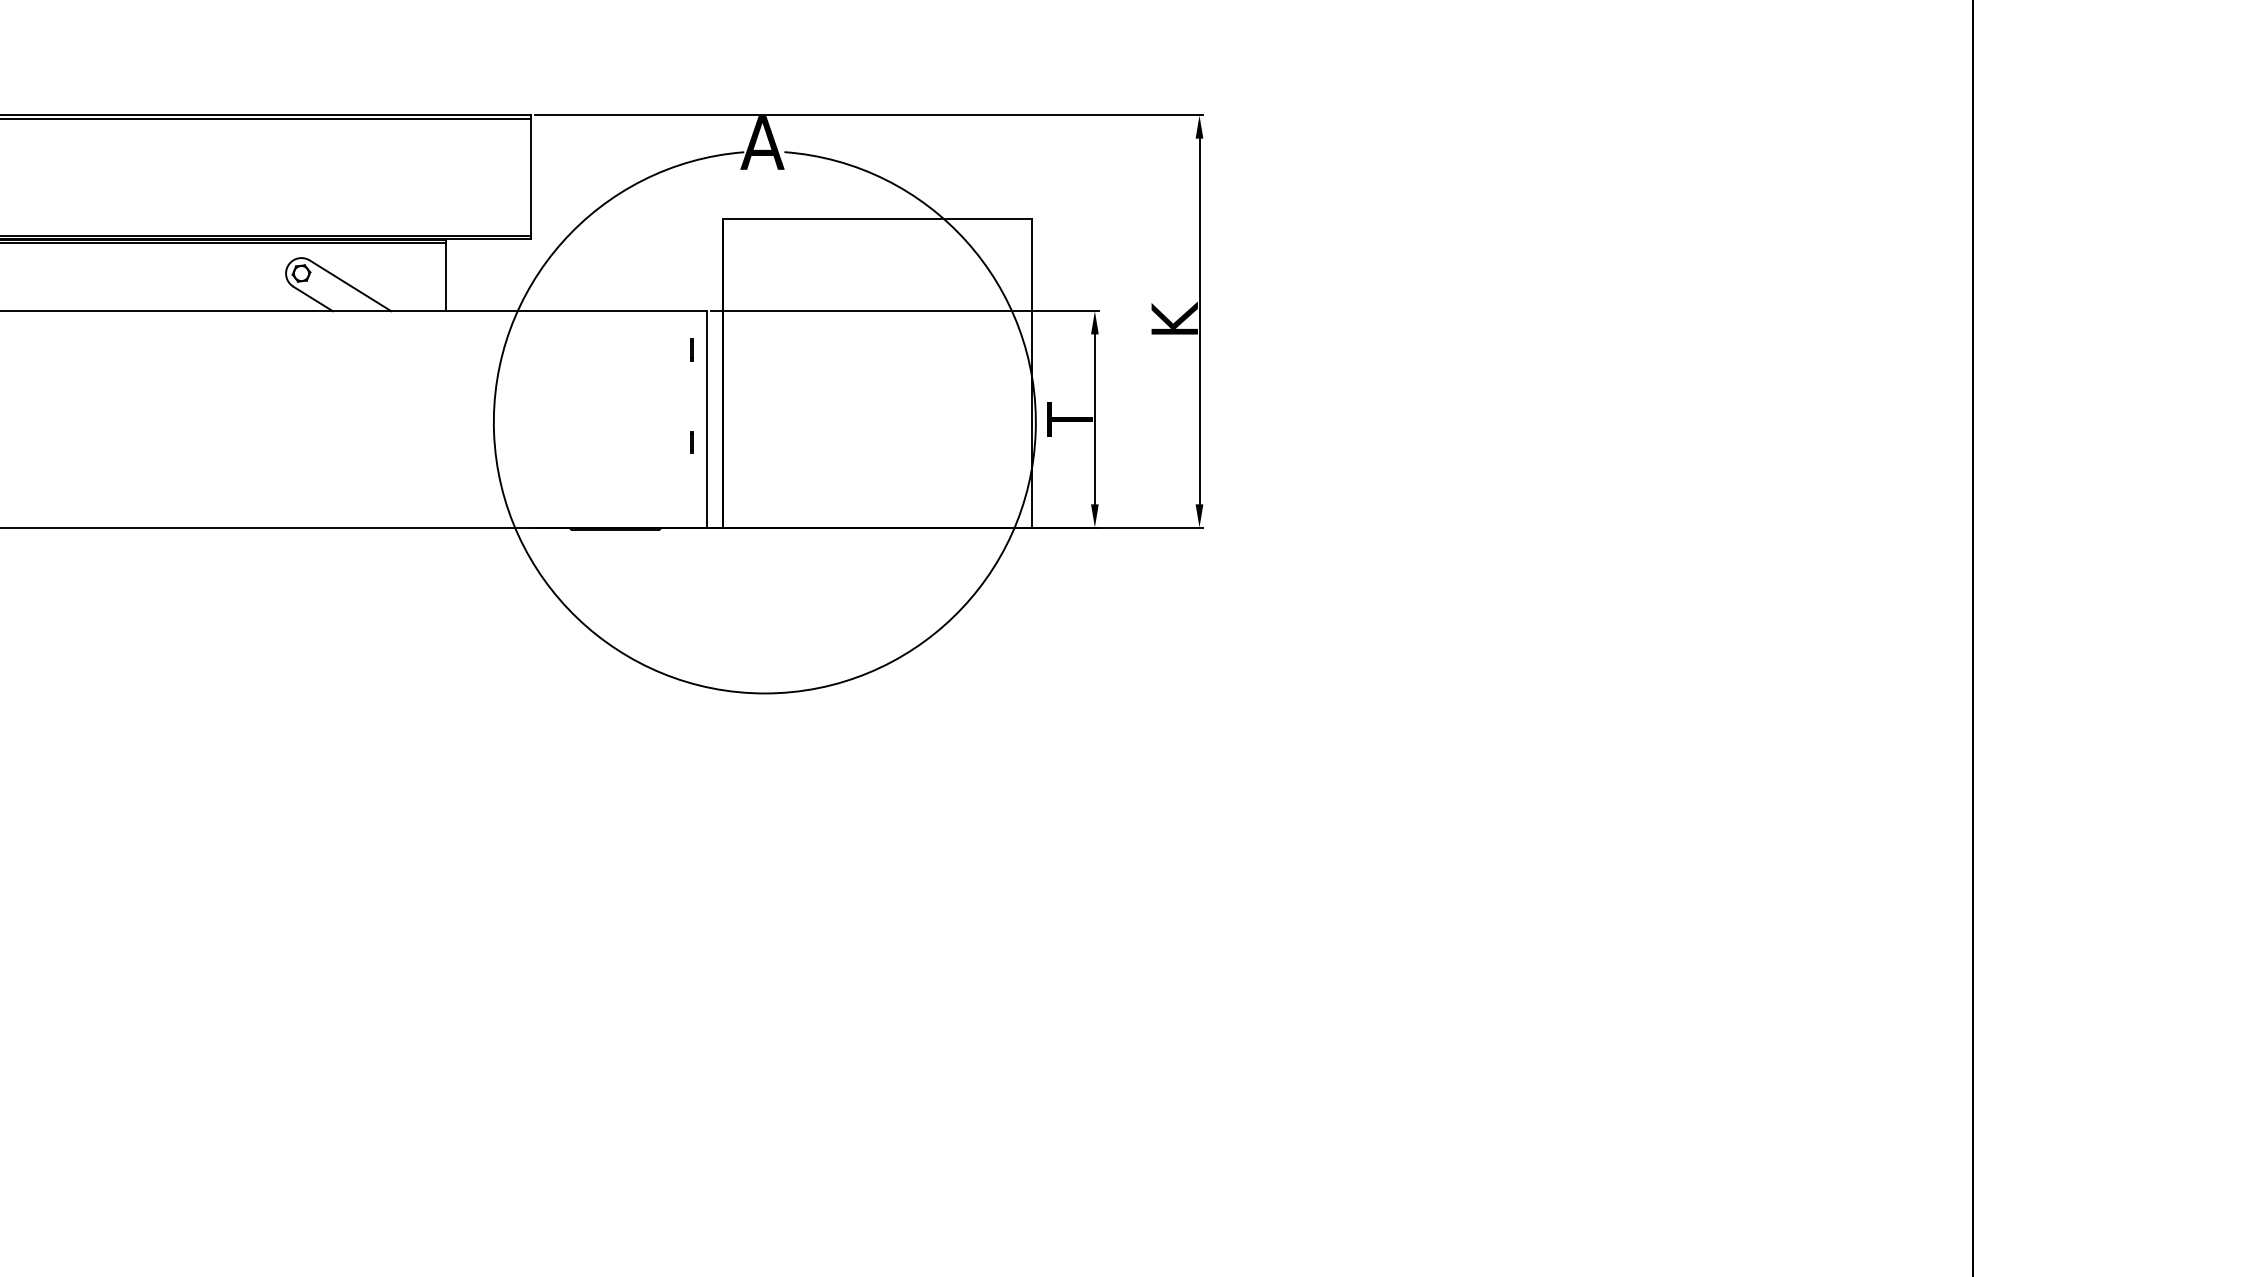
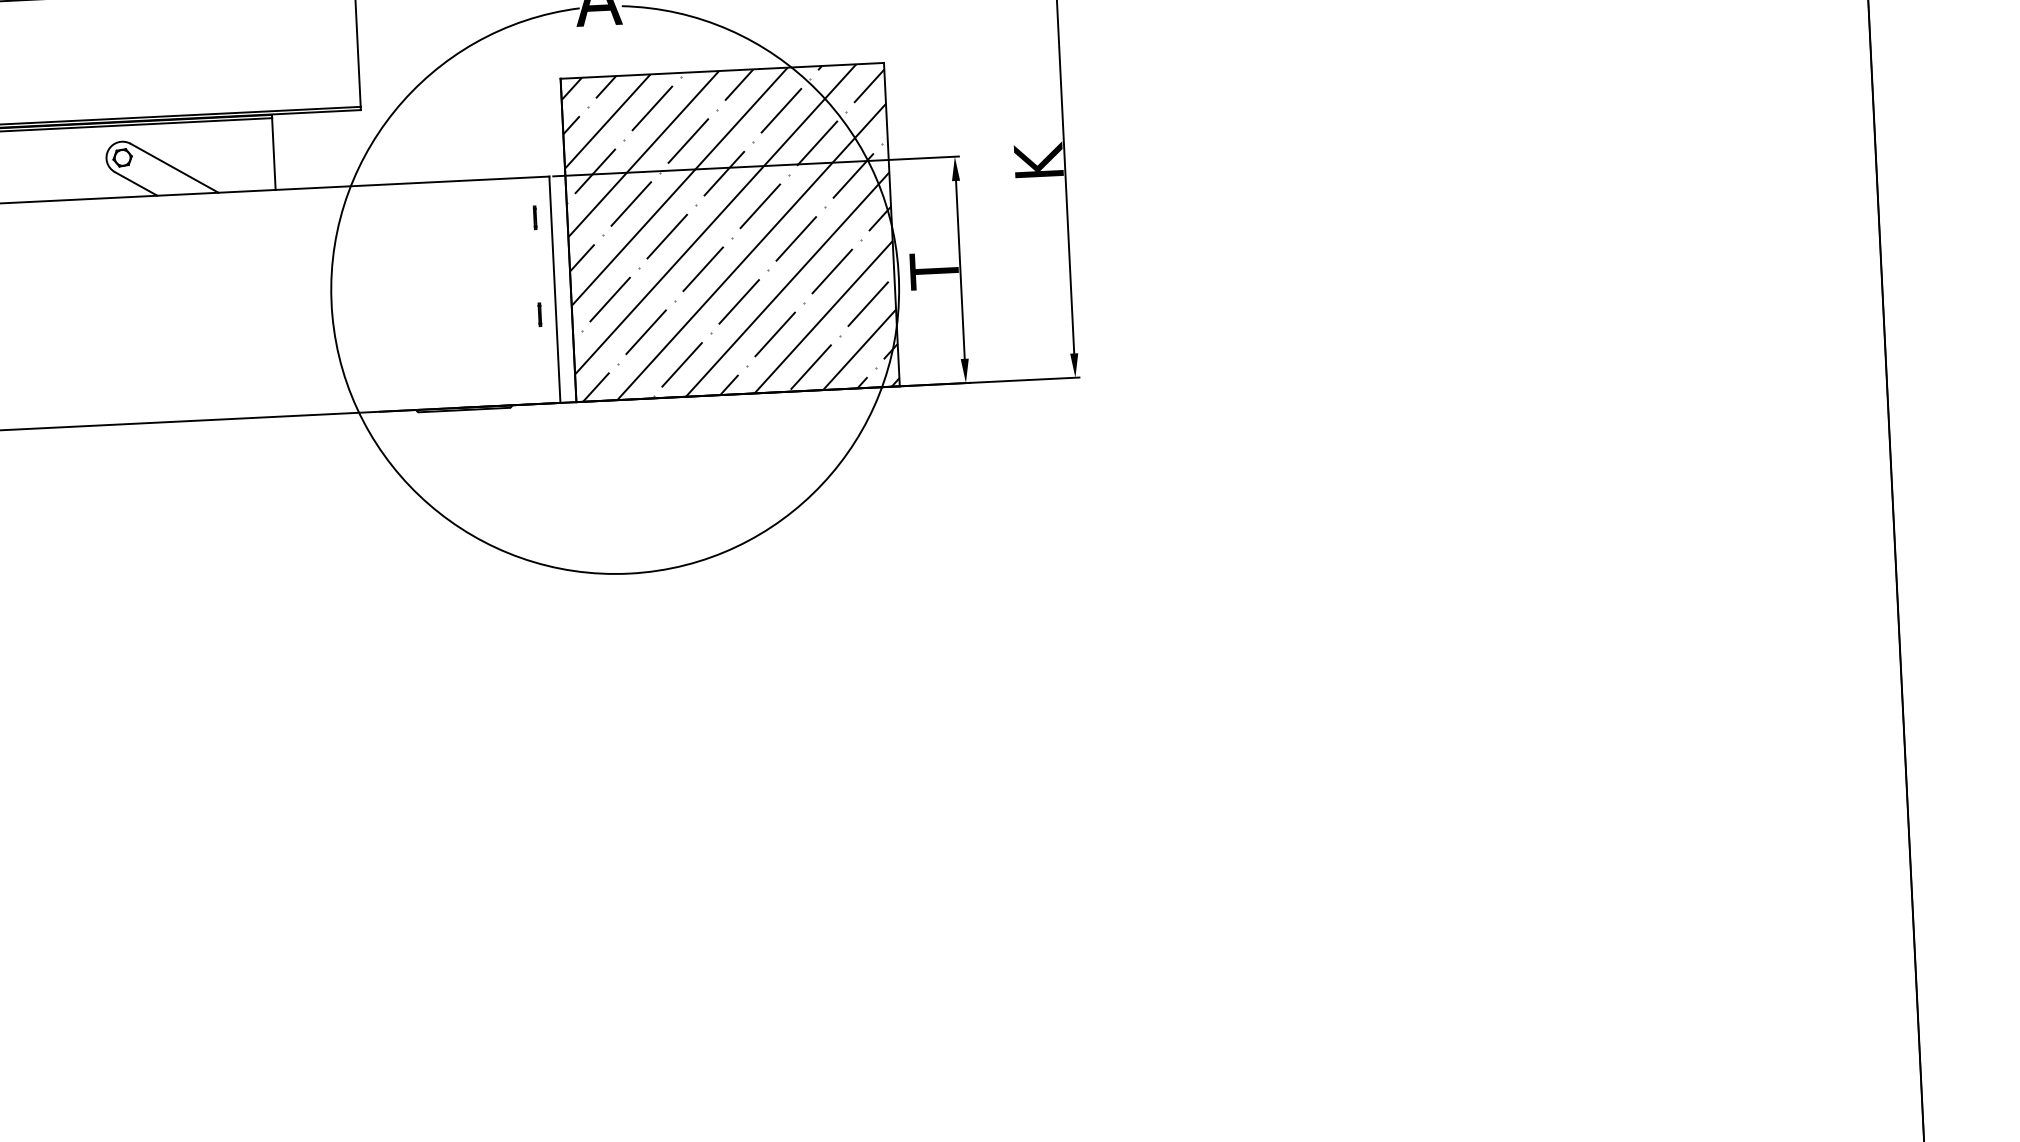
hatch: (876, 372) -> (729, 232), added

